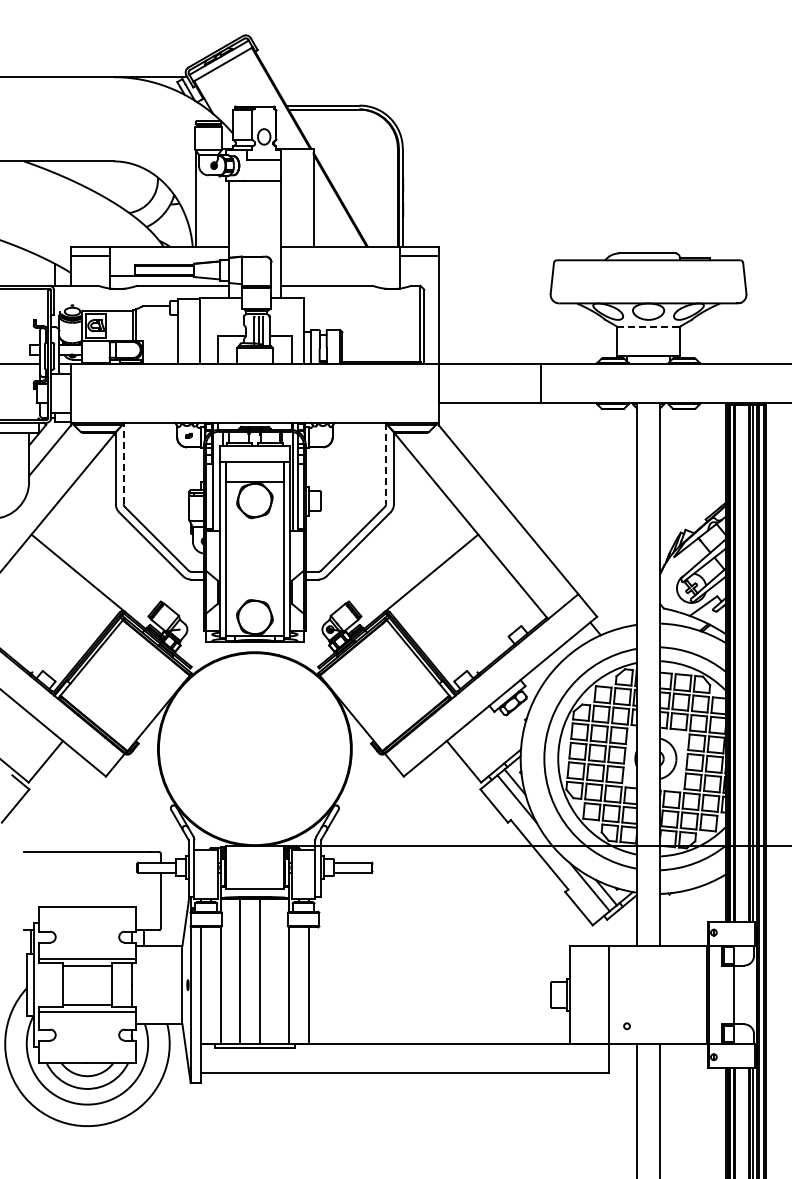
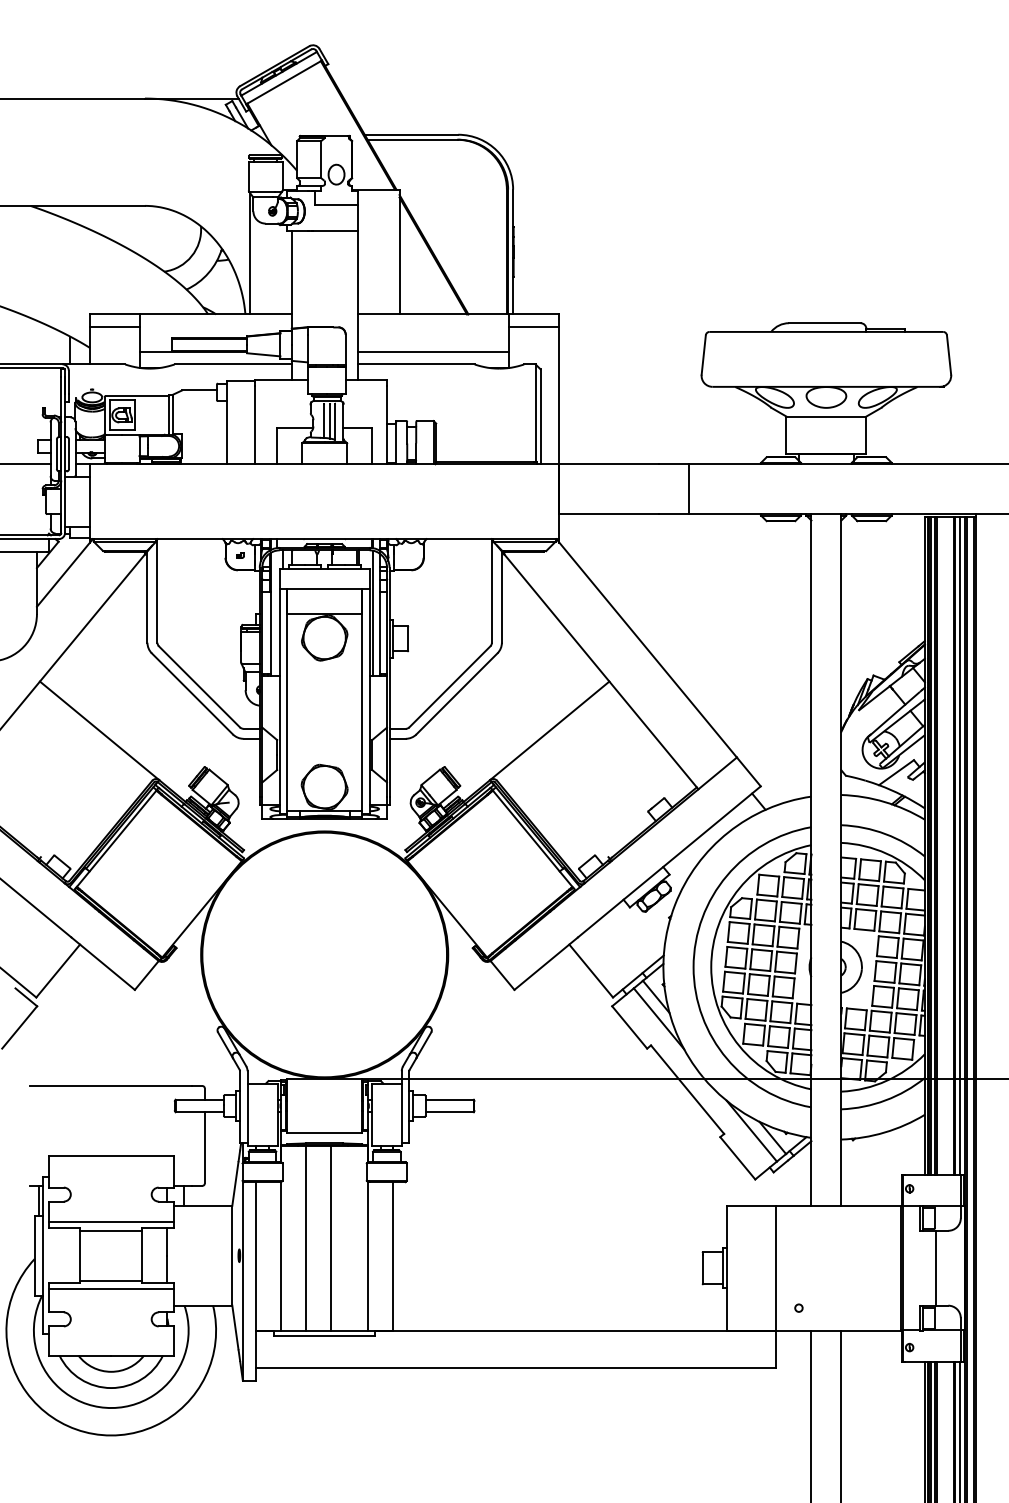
line: (339, 275) -> (432, 351), added
line: (649, 326) -> (827, 416), dashed -> solid
line: (123, 463) -> (157, 590), dashed -> solid
line: (386, 463) -> (492, 590), dashed -> solid

